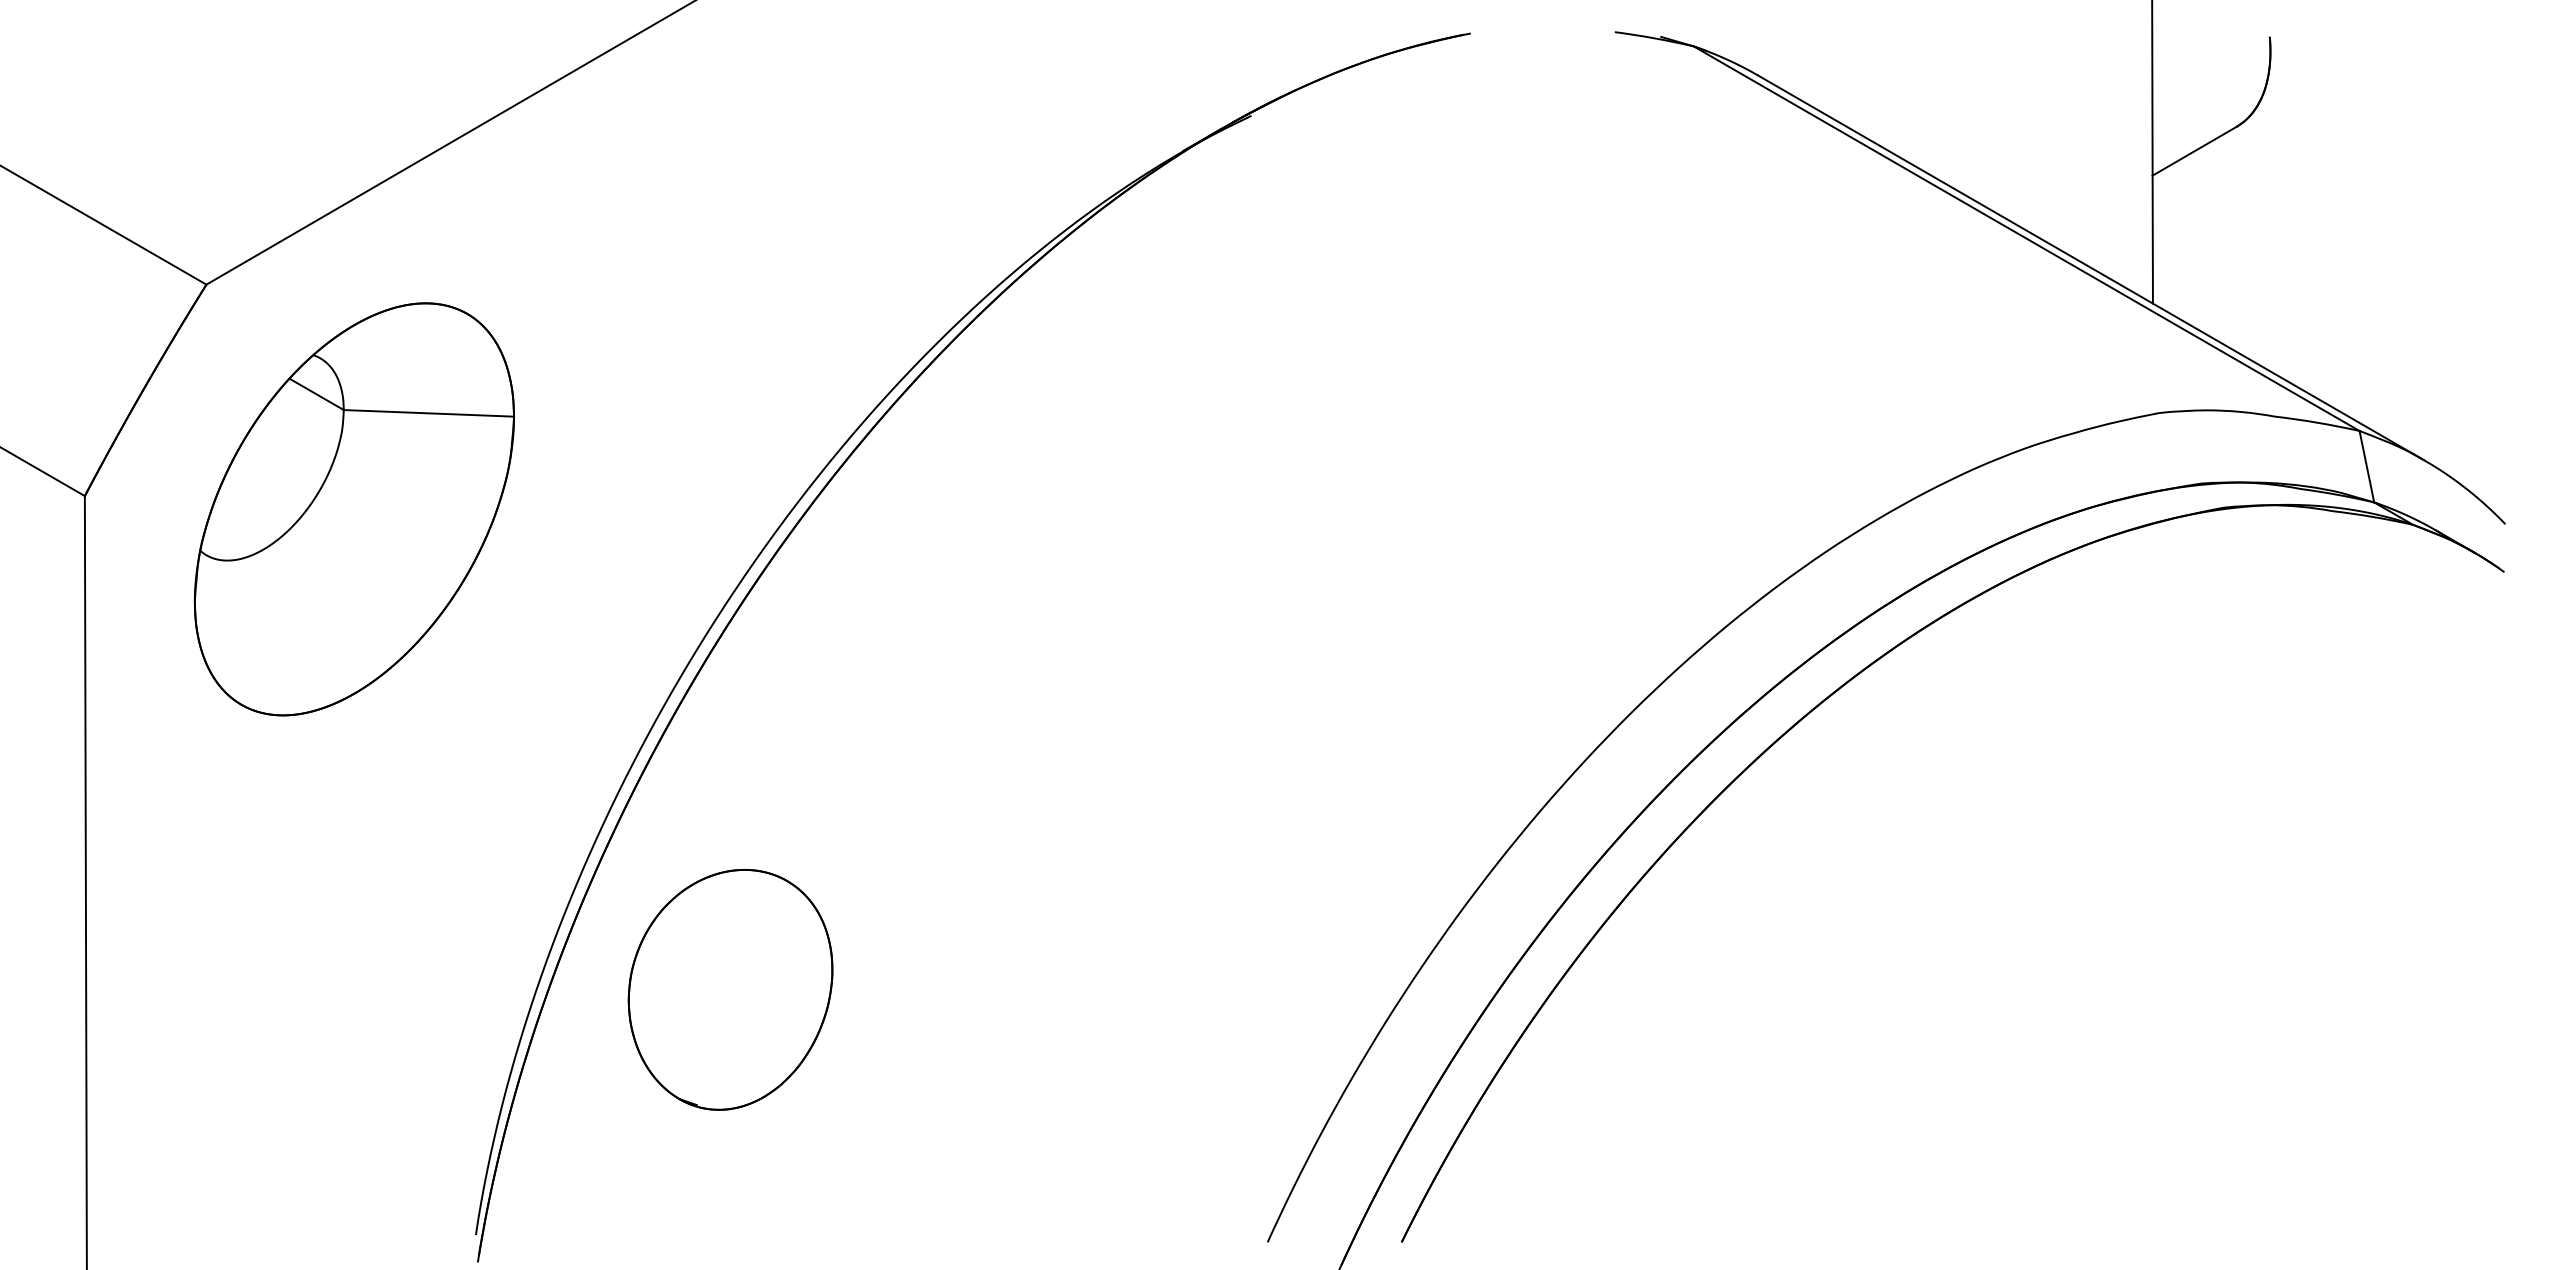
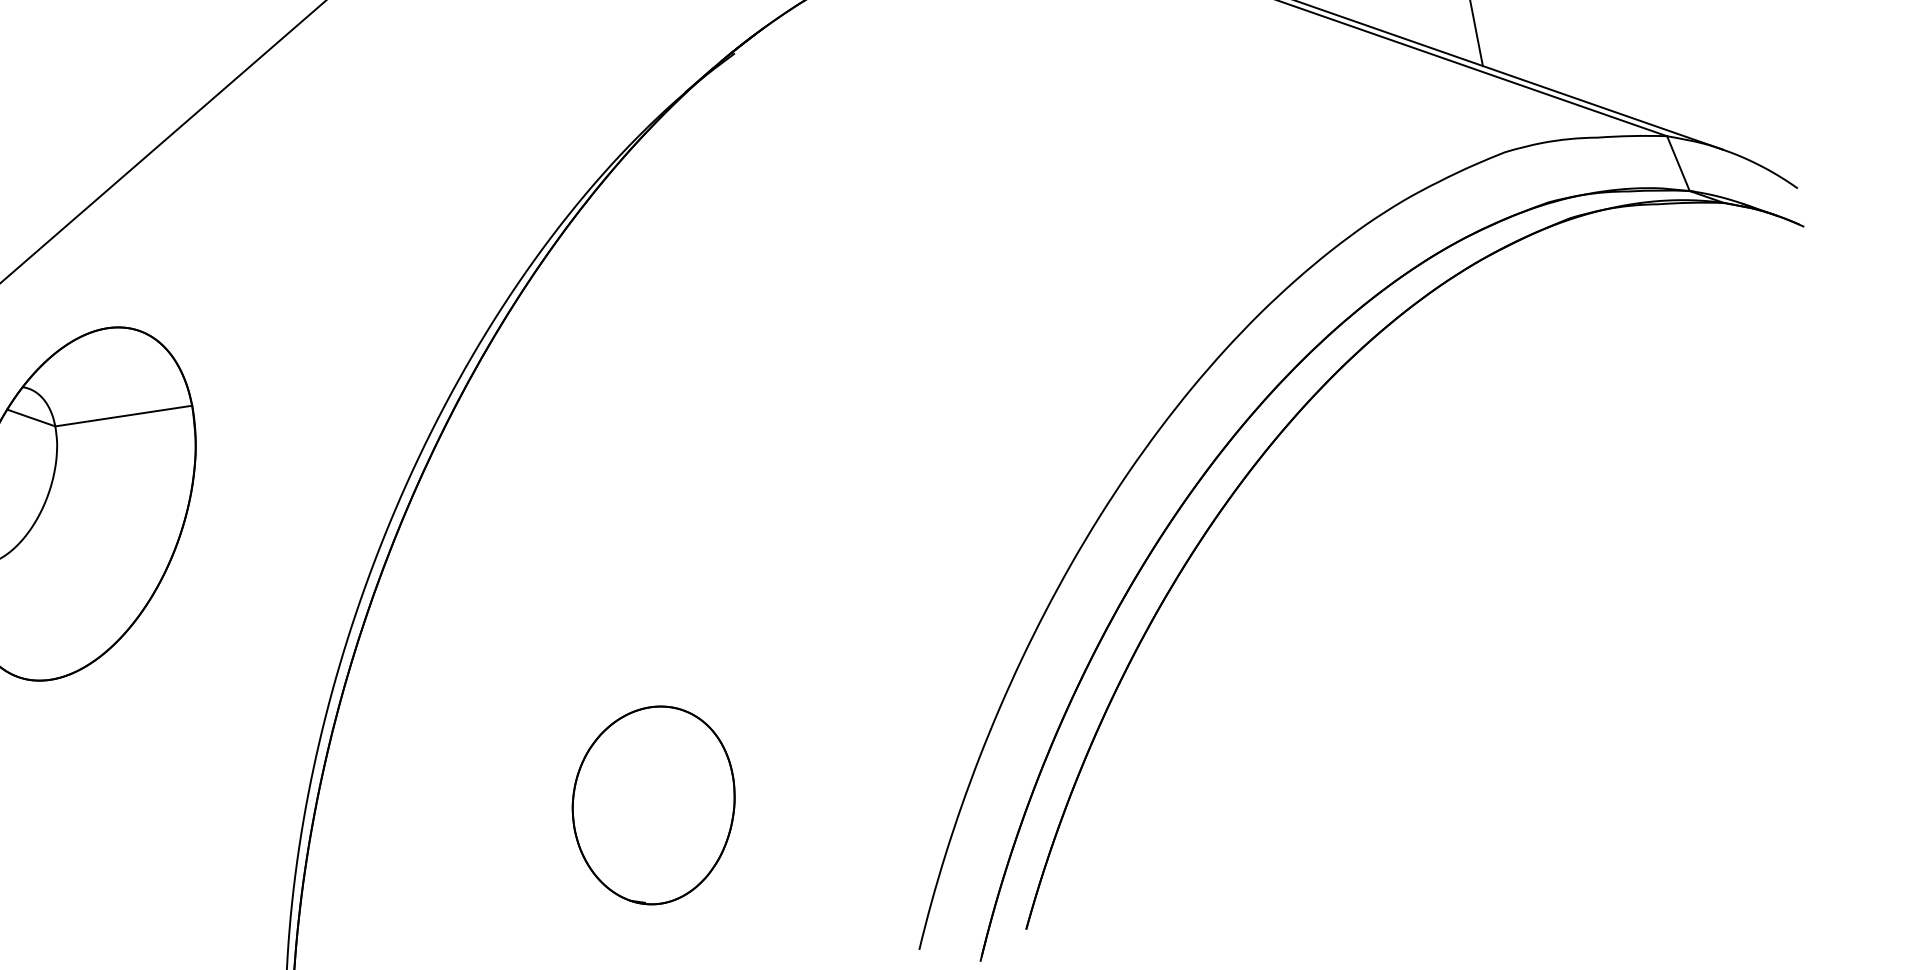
part: (730, 989) -> (654, 805), moved

